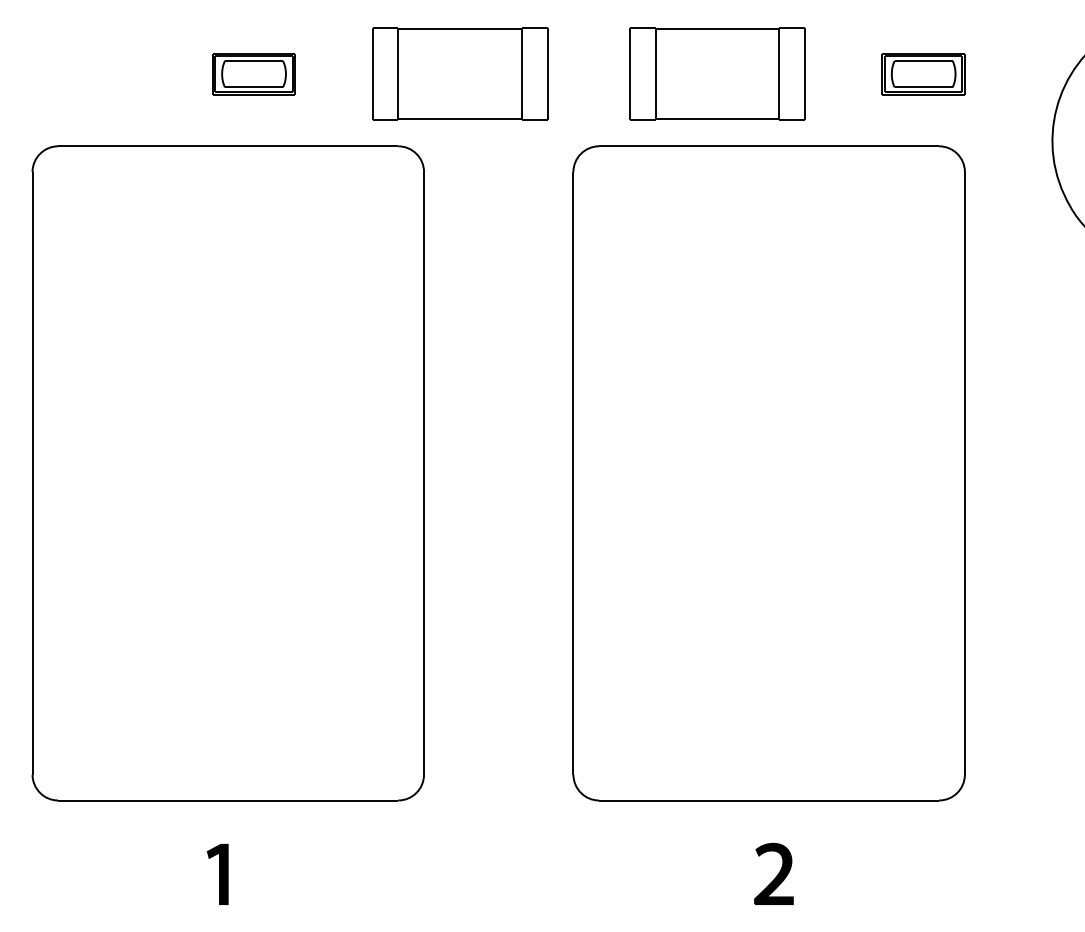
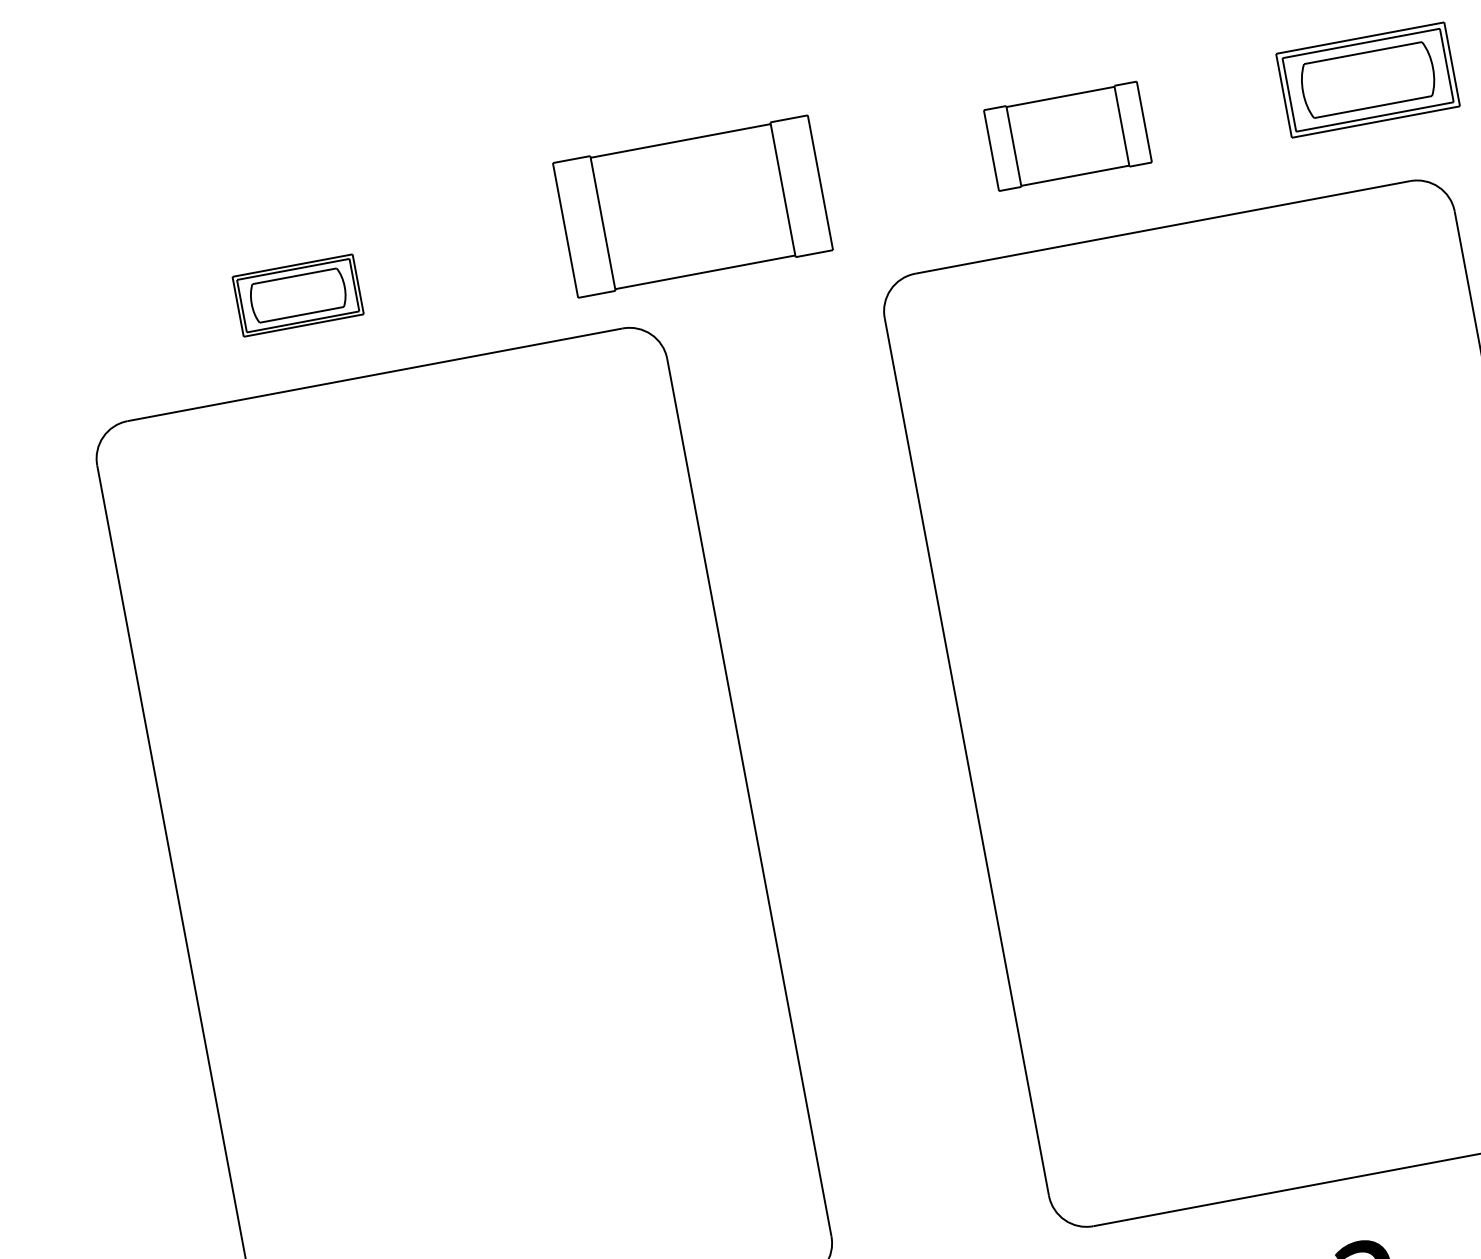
part: (717, 73) -> (1067, 135), size x0.6
part: (253, 74) -> (297, 296), moved
part: (923, 74) -> (1367, 80), size x1.4

